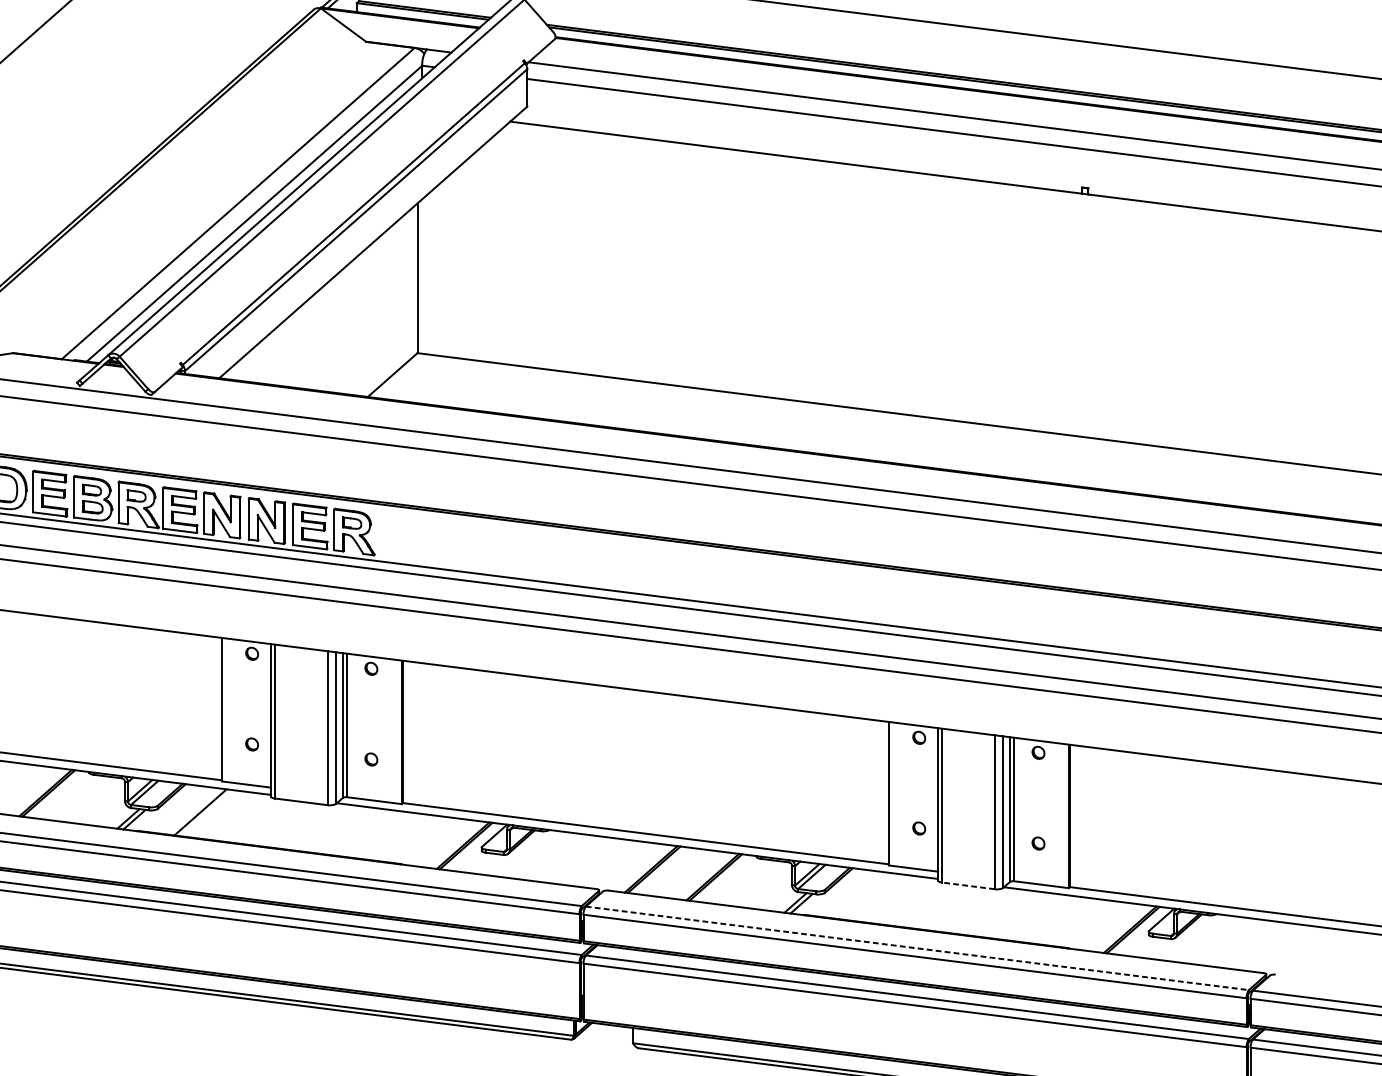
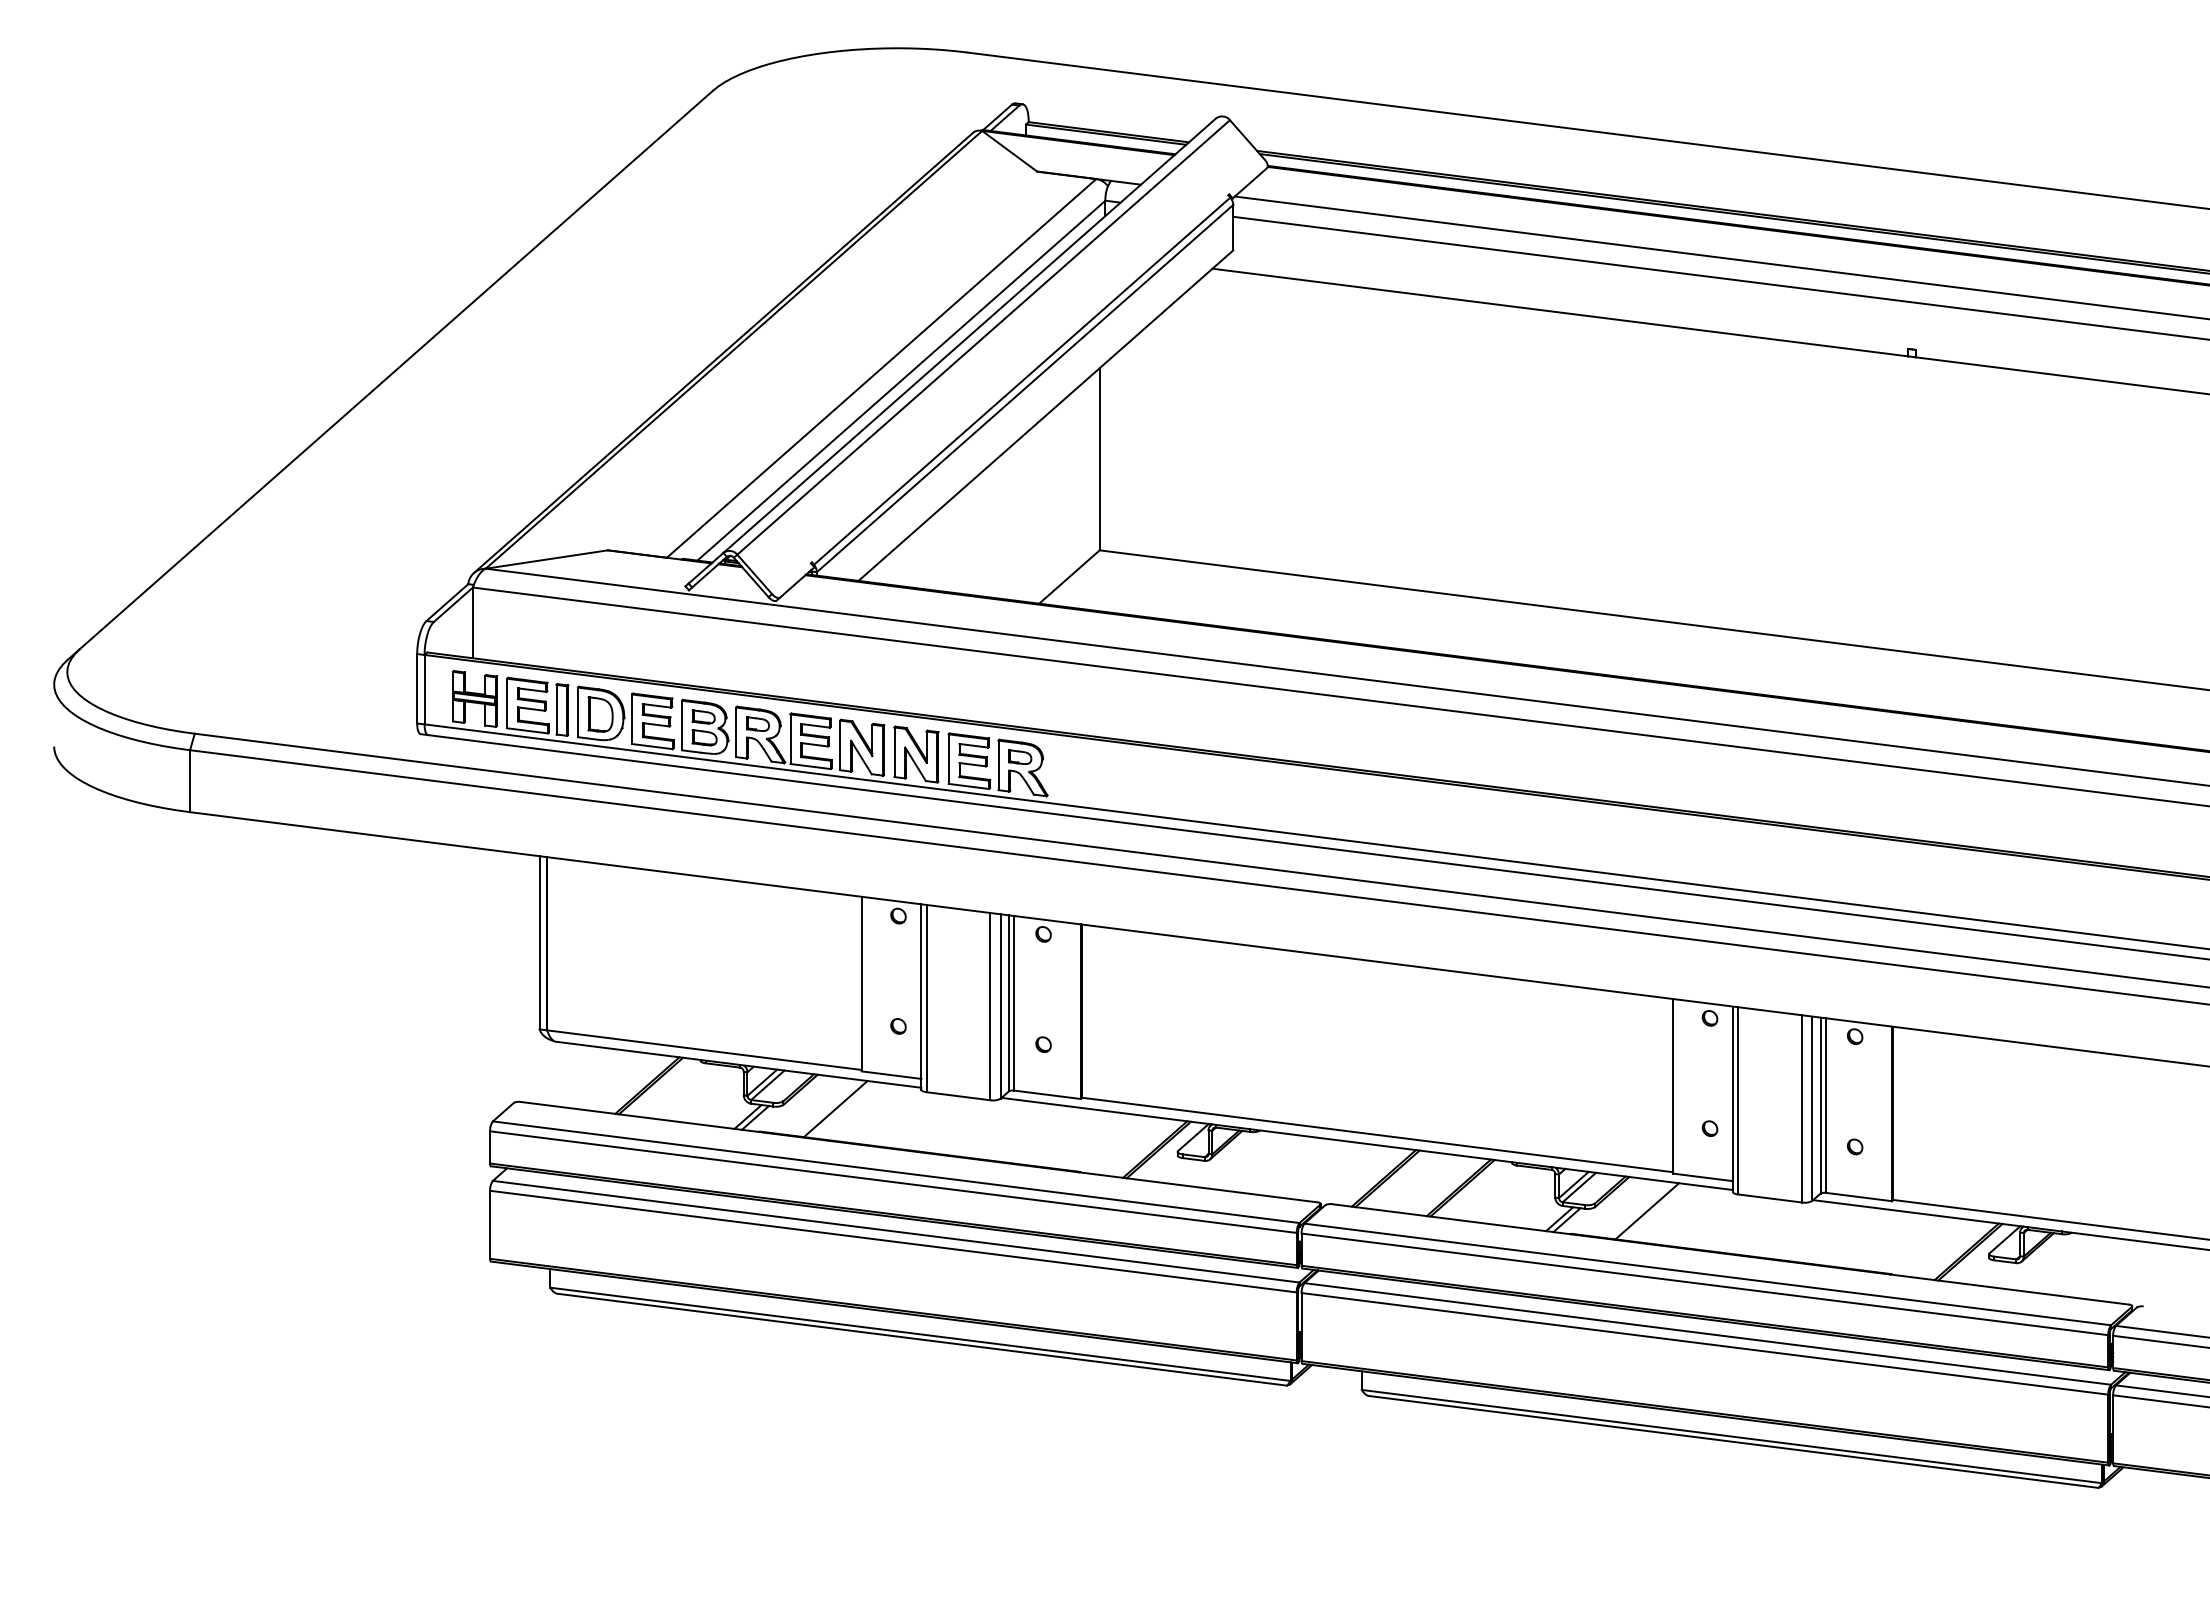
line: (968, 885) -> (1769, 1198), dashed -> solid
line: (867, 896) -> (1647, 1211), added
line: (917, 948) -> (1707, 1274), dashed -> solid

